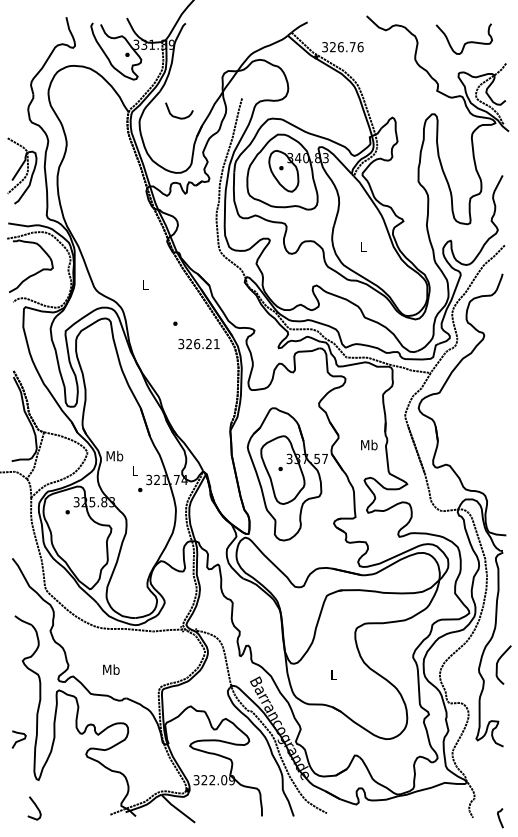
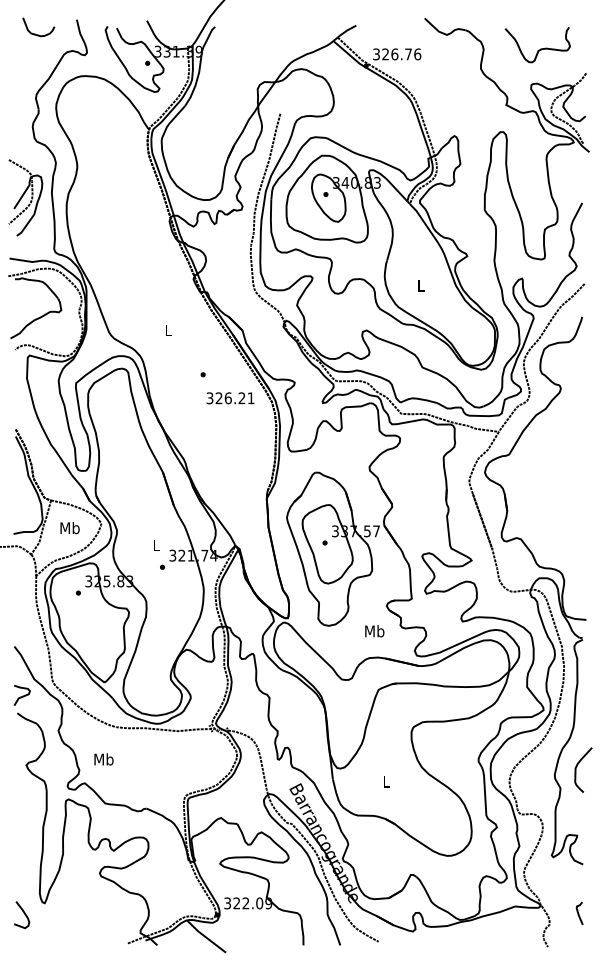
curve: (176, 116) -> (35, 33), moved
text: (369, 445) -> (374, 631), moved
text: (114, 456) -> (69, 528), moved
text: (110, 669) -> (103, 759), moved
curve: (19, 739) -> (22, 695), moved
curve: (35, 807) -> (23, 913), moved
curve: (499, 817) -> (578, 912), moved

